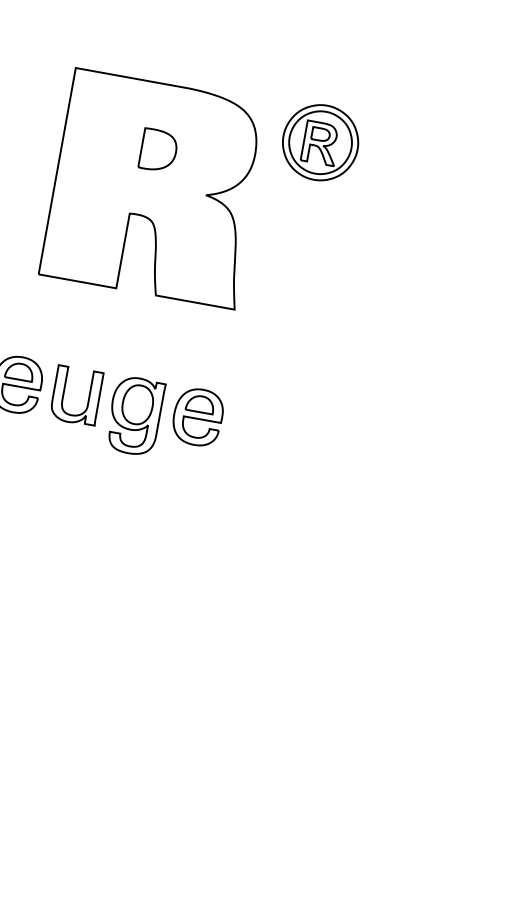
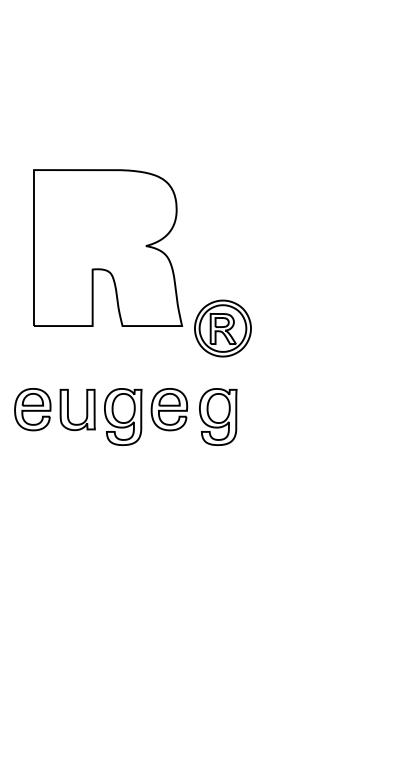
part: (319, 142) -> (222, 328), moved
part: (158, 150) -> (105, 219), removed
part: (261, 438) -> (218, 416), added

